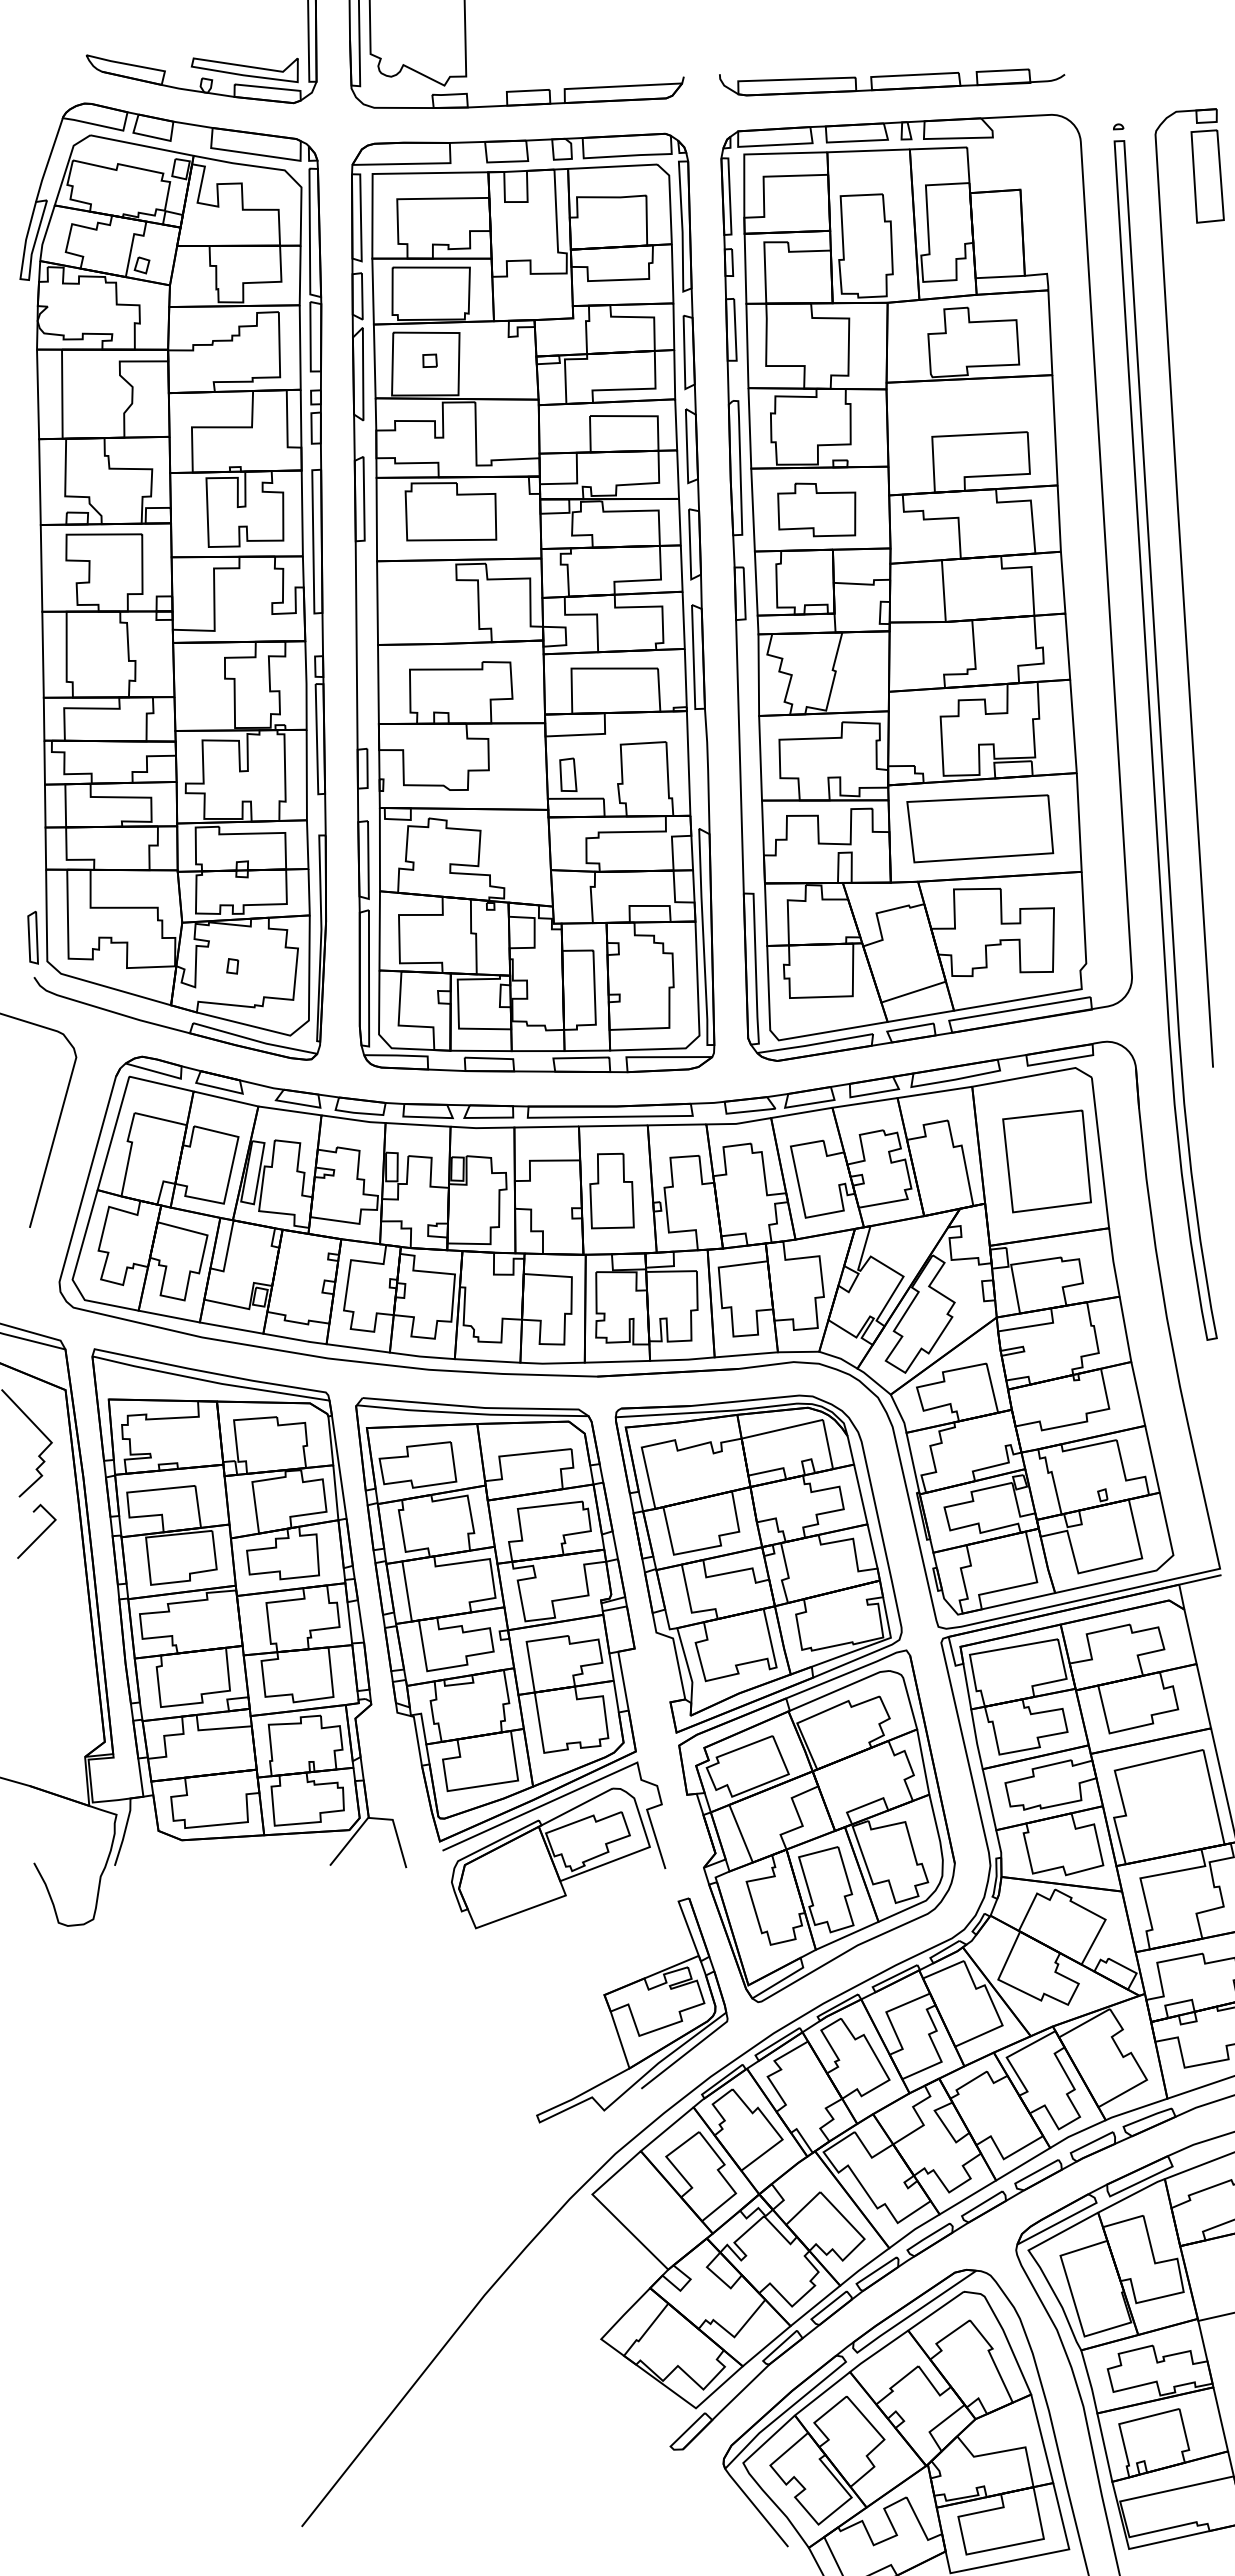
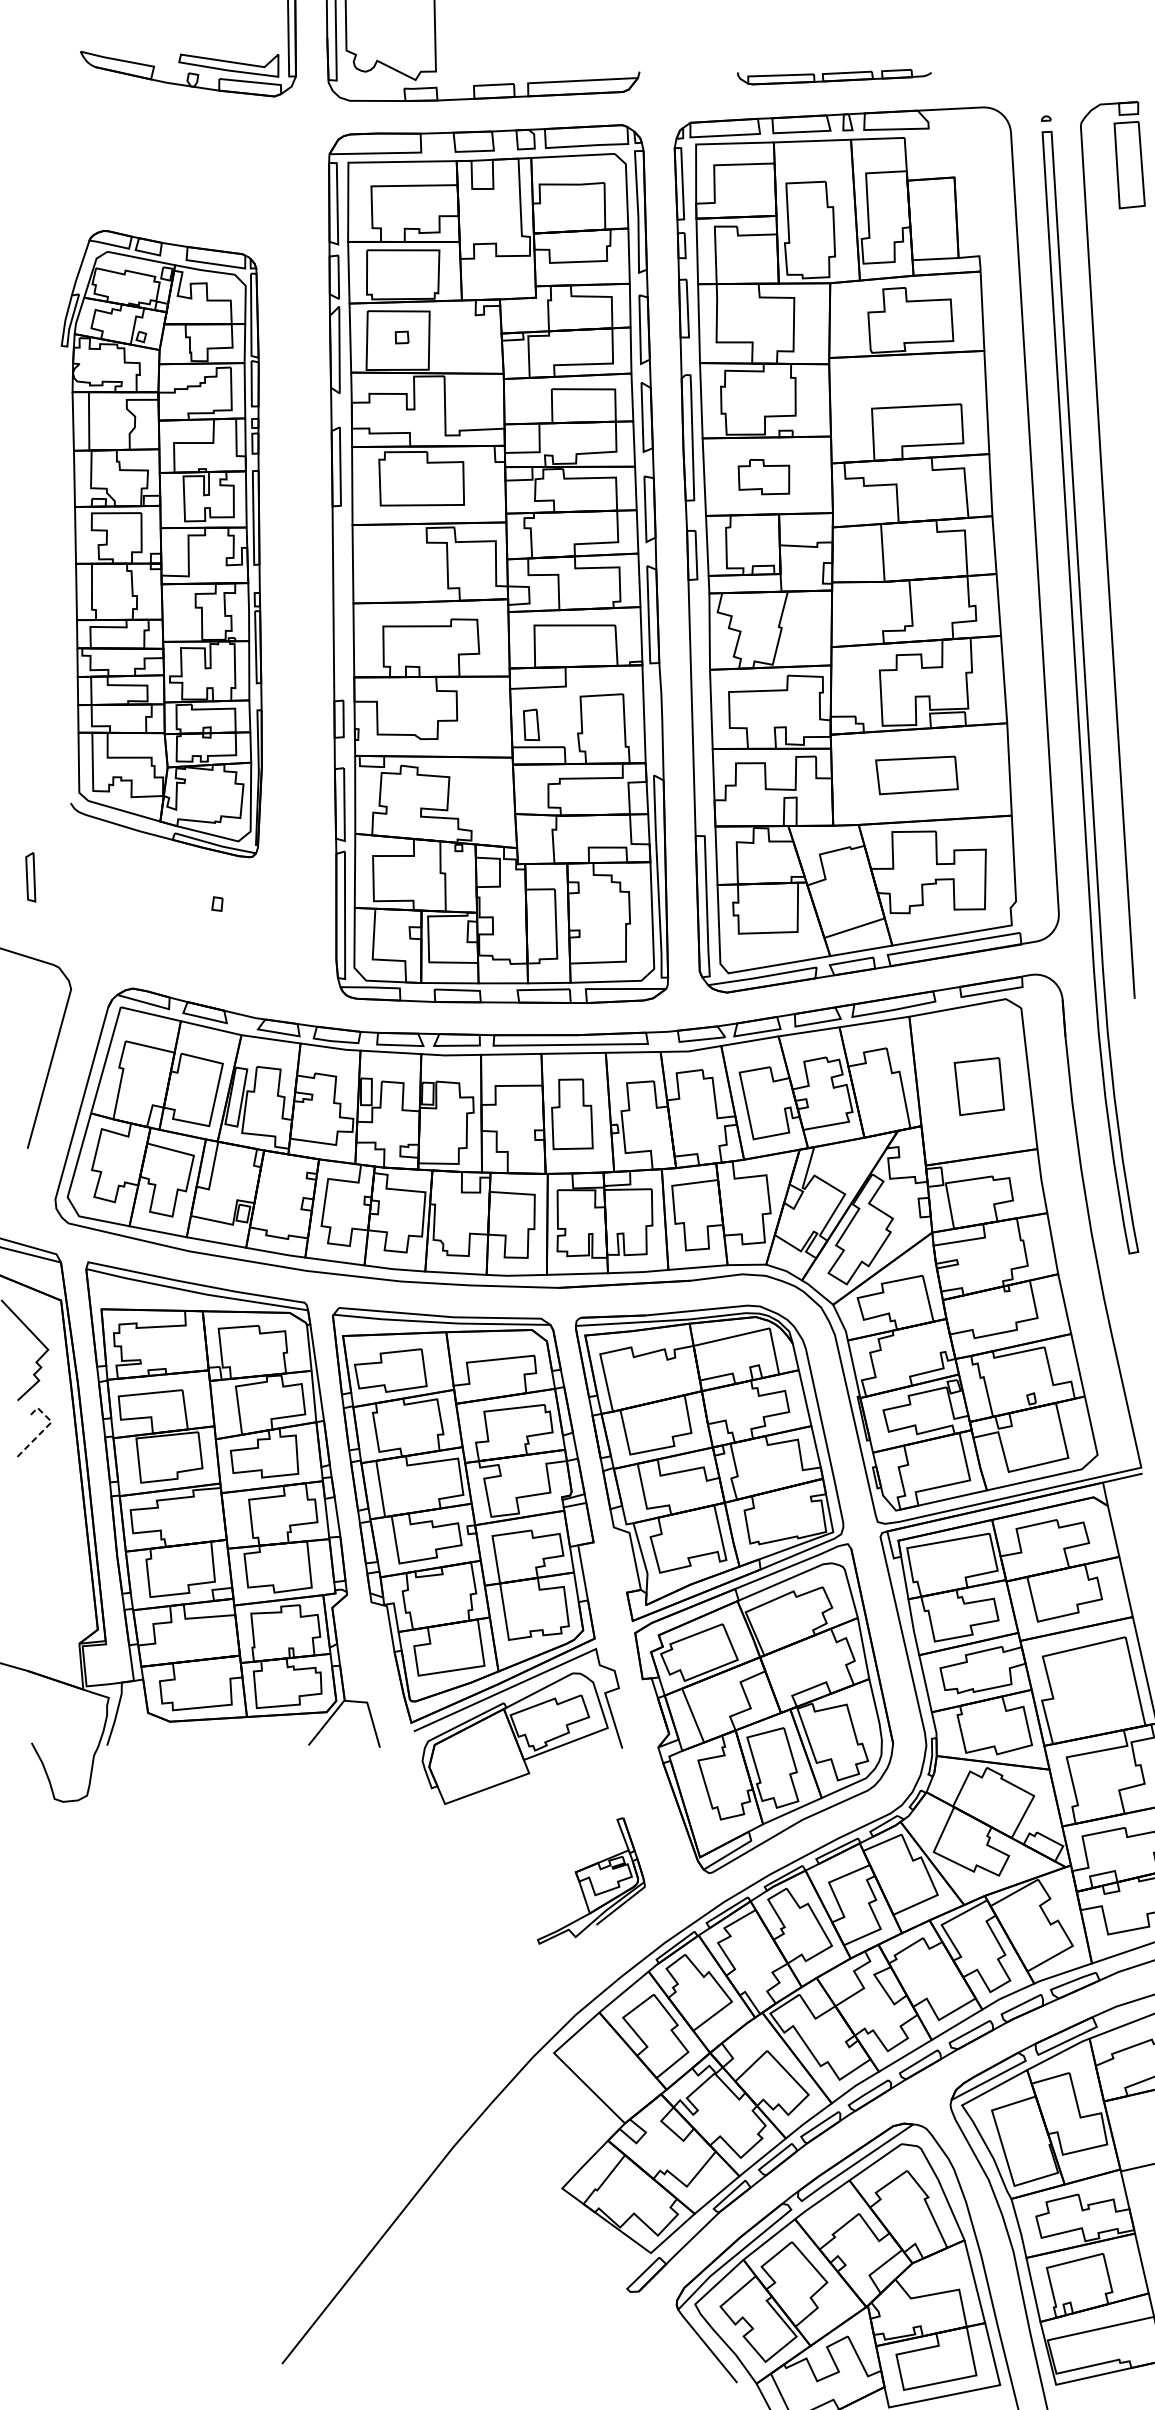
part: (892, 82) -> (834, 77), size x0.6
part: (816, 509) -> (763, 476), size x0.7
part: (172, 581) -> (161, 543), size x0.7
part: (980, 828) -> (917, 775), size x0.6
part: (1046, 1161) -> (978, 1086), size x0.6
line: (48, 1526) -> (45, 1428), solid -> dashed
part: (632, 2010) -> (591, 1880), size x0.6

